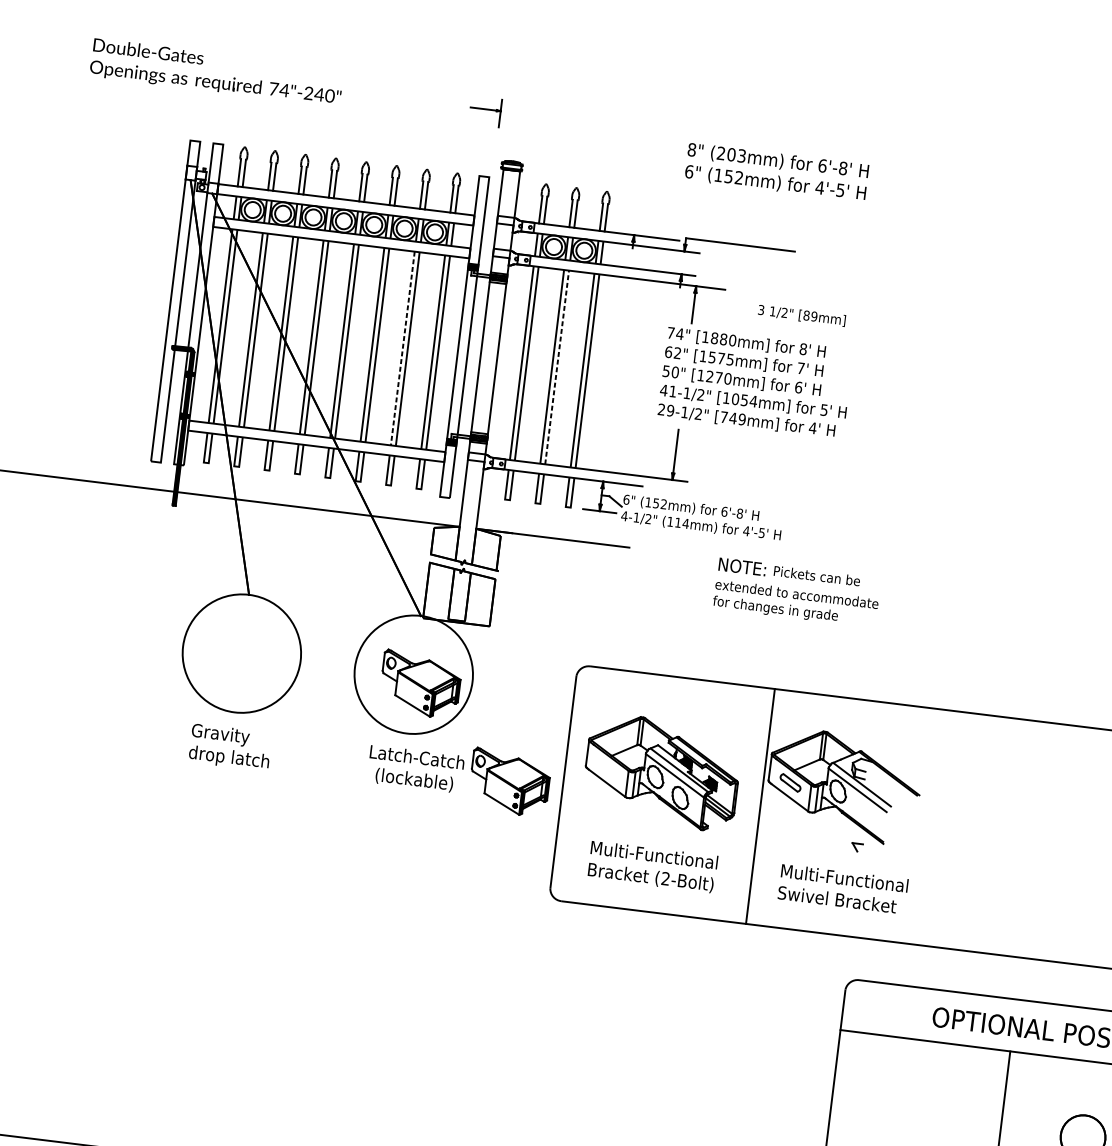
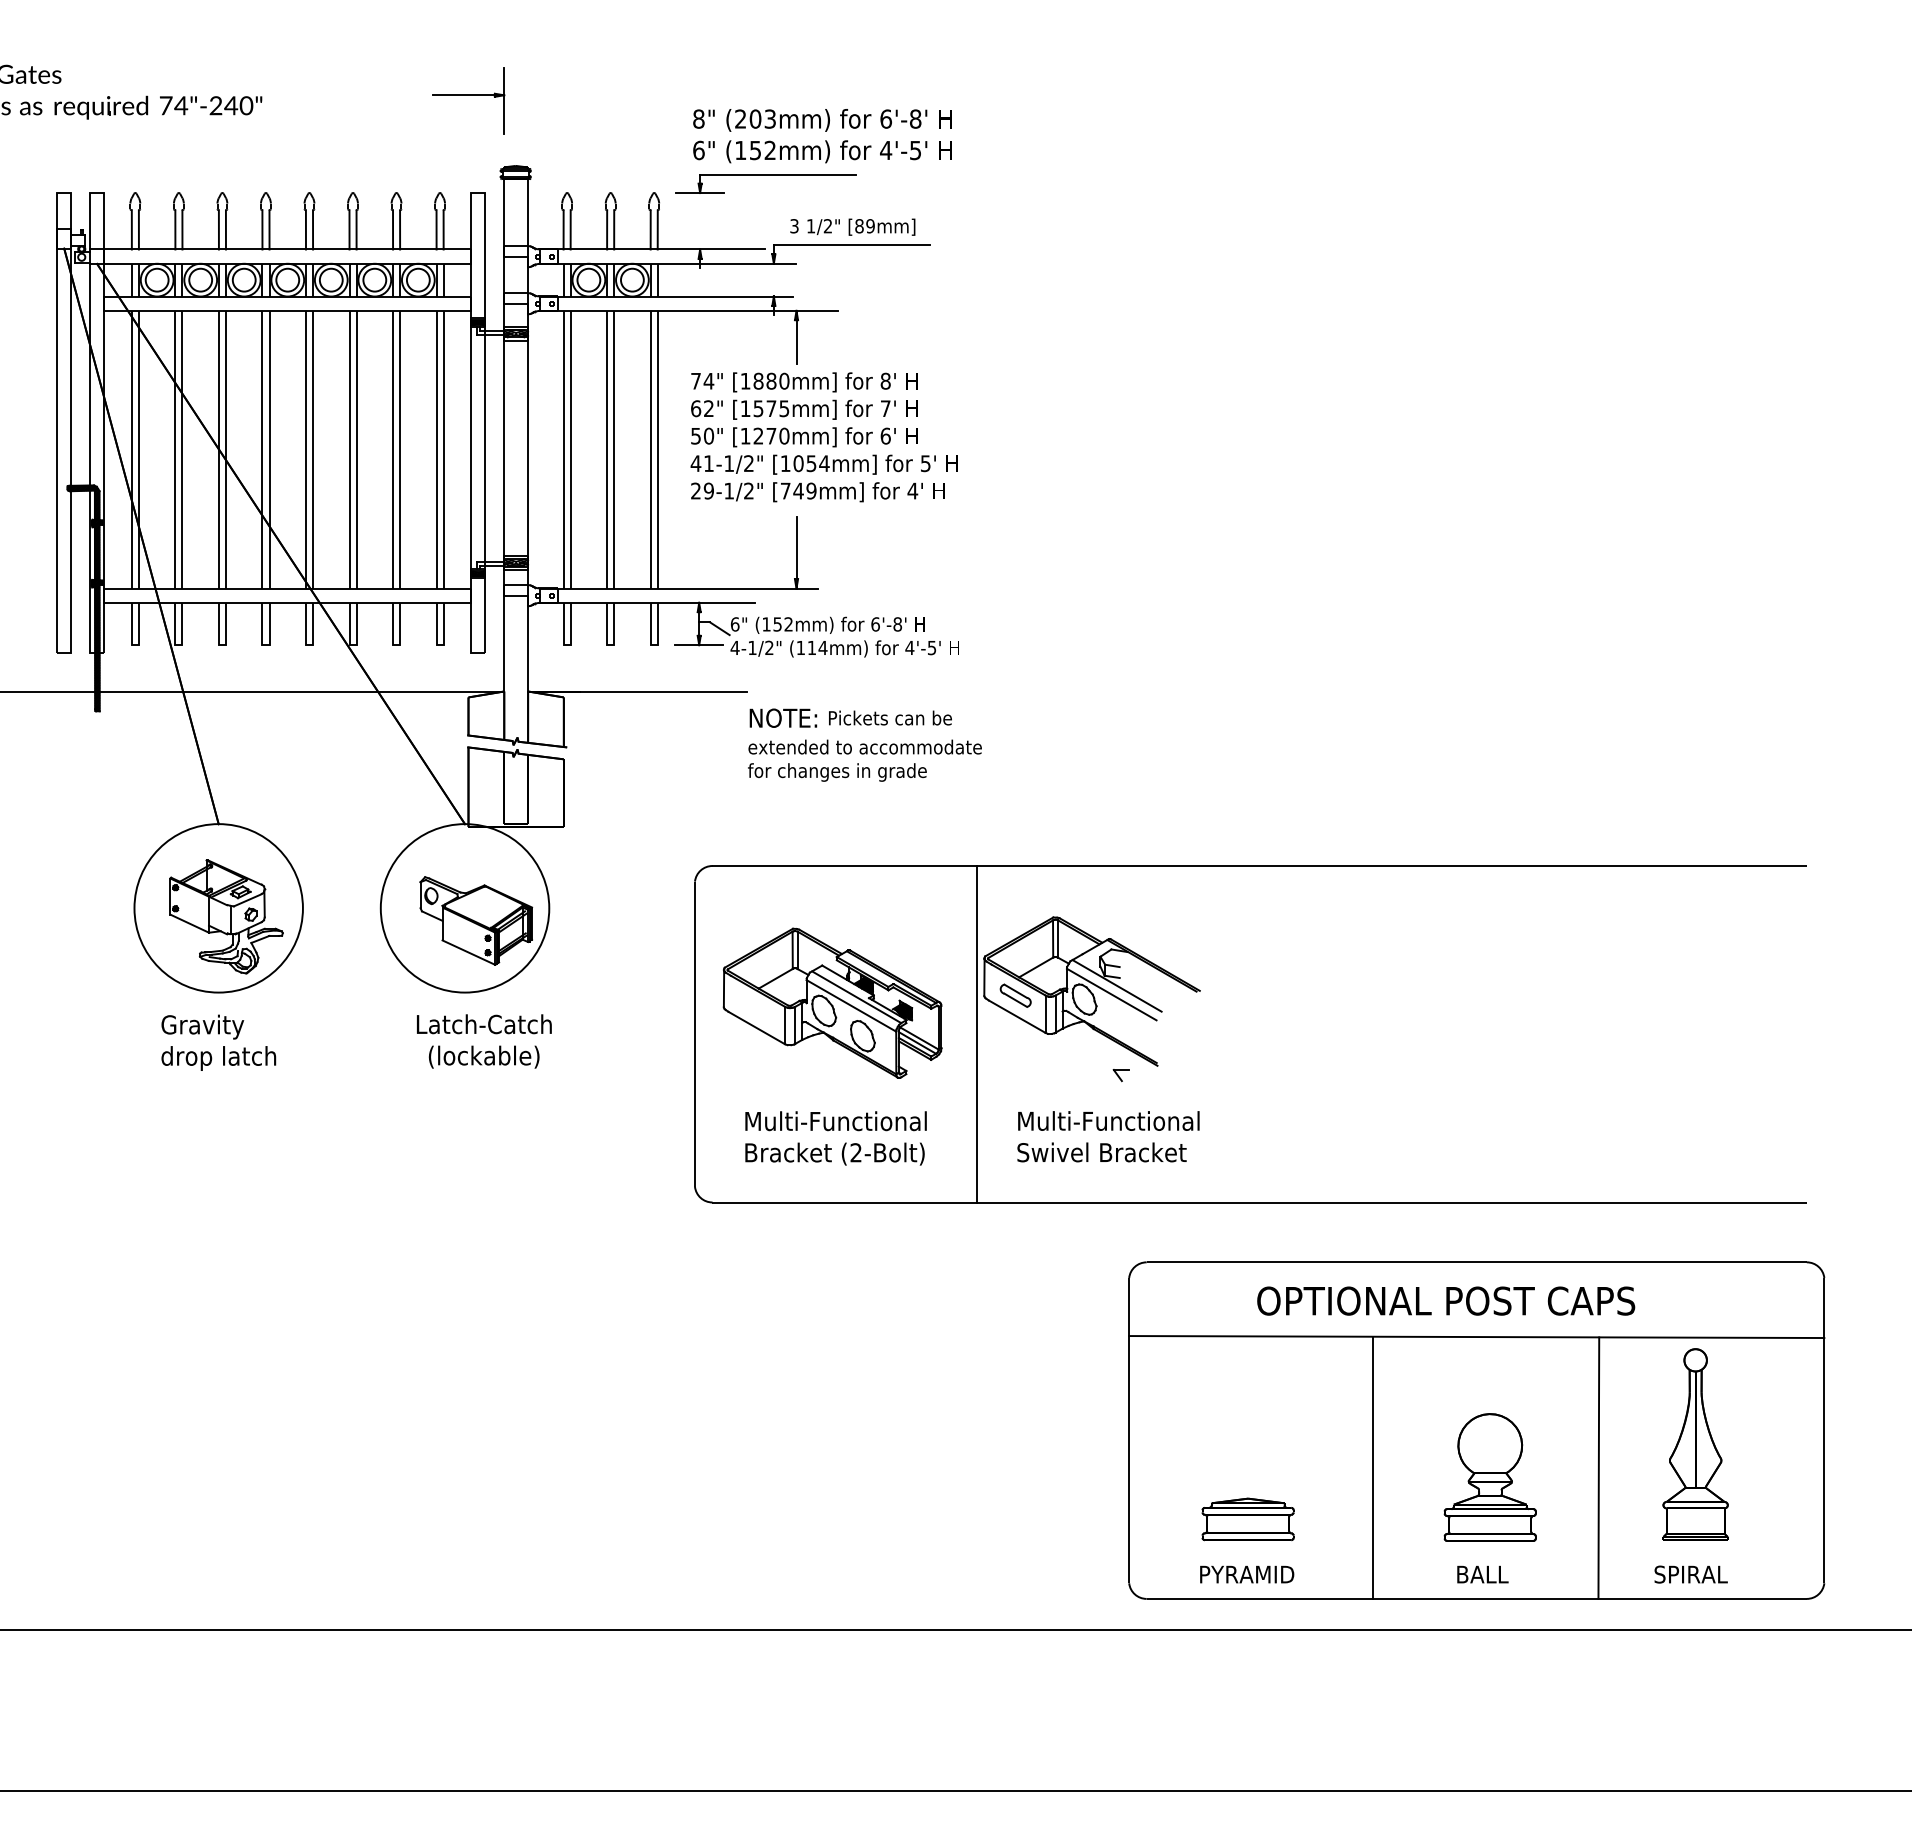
part: (485, 111) -> (468, 100), size x1.67
text: (776, 172) -> (822, 136), moved
part: (686, 189) -> (765, 175), added
text: (801, 315) -> (852, 226), moved
line: (403, 348) -> (393, 449), dashed -> solid
line: (557, 367) -> (614, 449), dashed -> solid
text: (755, 383) -> (823, 437), moved
text: (796, 592) -> (864, 744), moved
part: (246, 659) -> (226, 916), added
part: (509, 782) -> (619, 1043), removed

